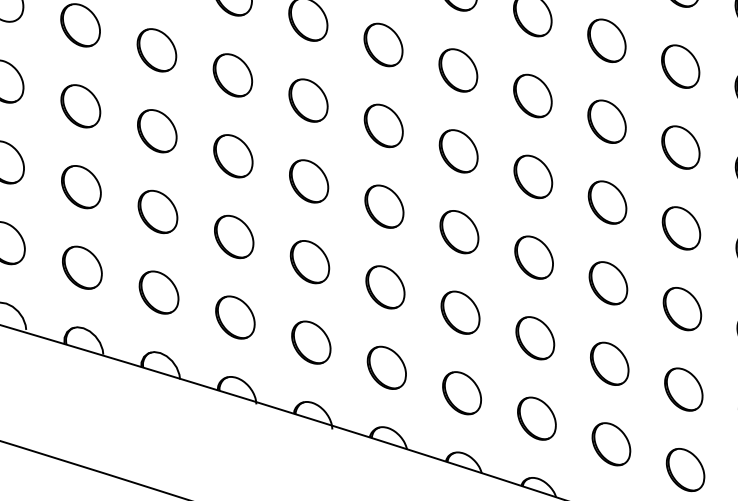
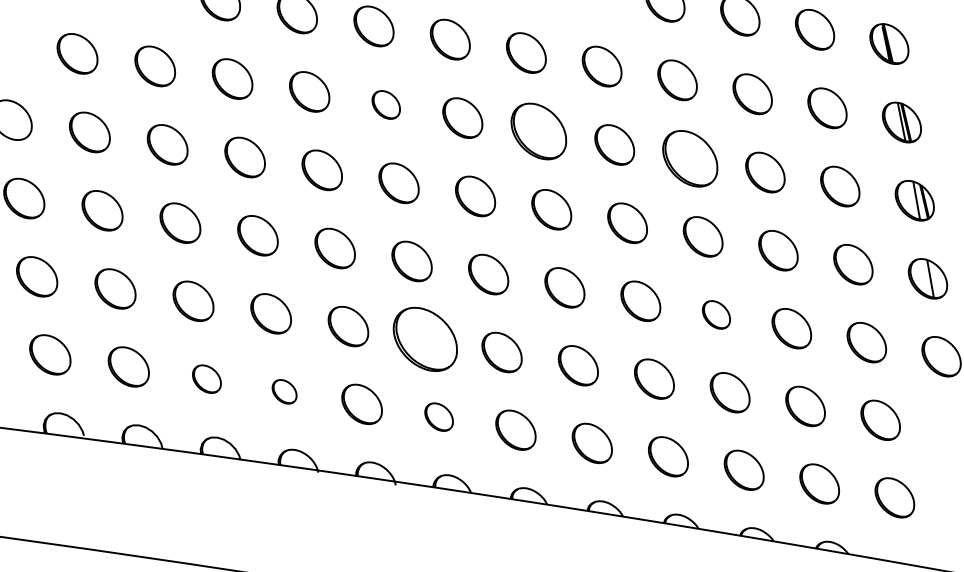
part: (382, 44) -> (385, 104), size x0.7
part: (532, 95) -> (538, 131), size x1.4
part: (680, 147) -> (689, 158), size x1.4
part: (385, 287) -> (425, 339), size x1.6
part: (158, 291) -> (206, 378), size x0.7
part: (682, 308) -> (716, 314), size x0.7
part: (235, 317) -> (284, 391), size x0.6
part: (386, 367) -> (438, 416), size x0.7

